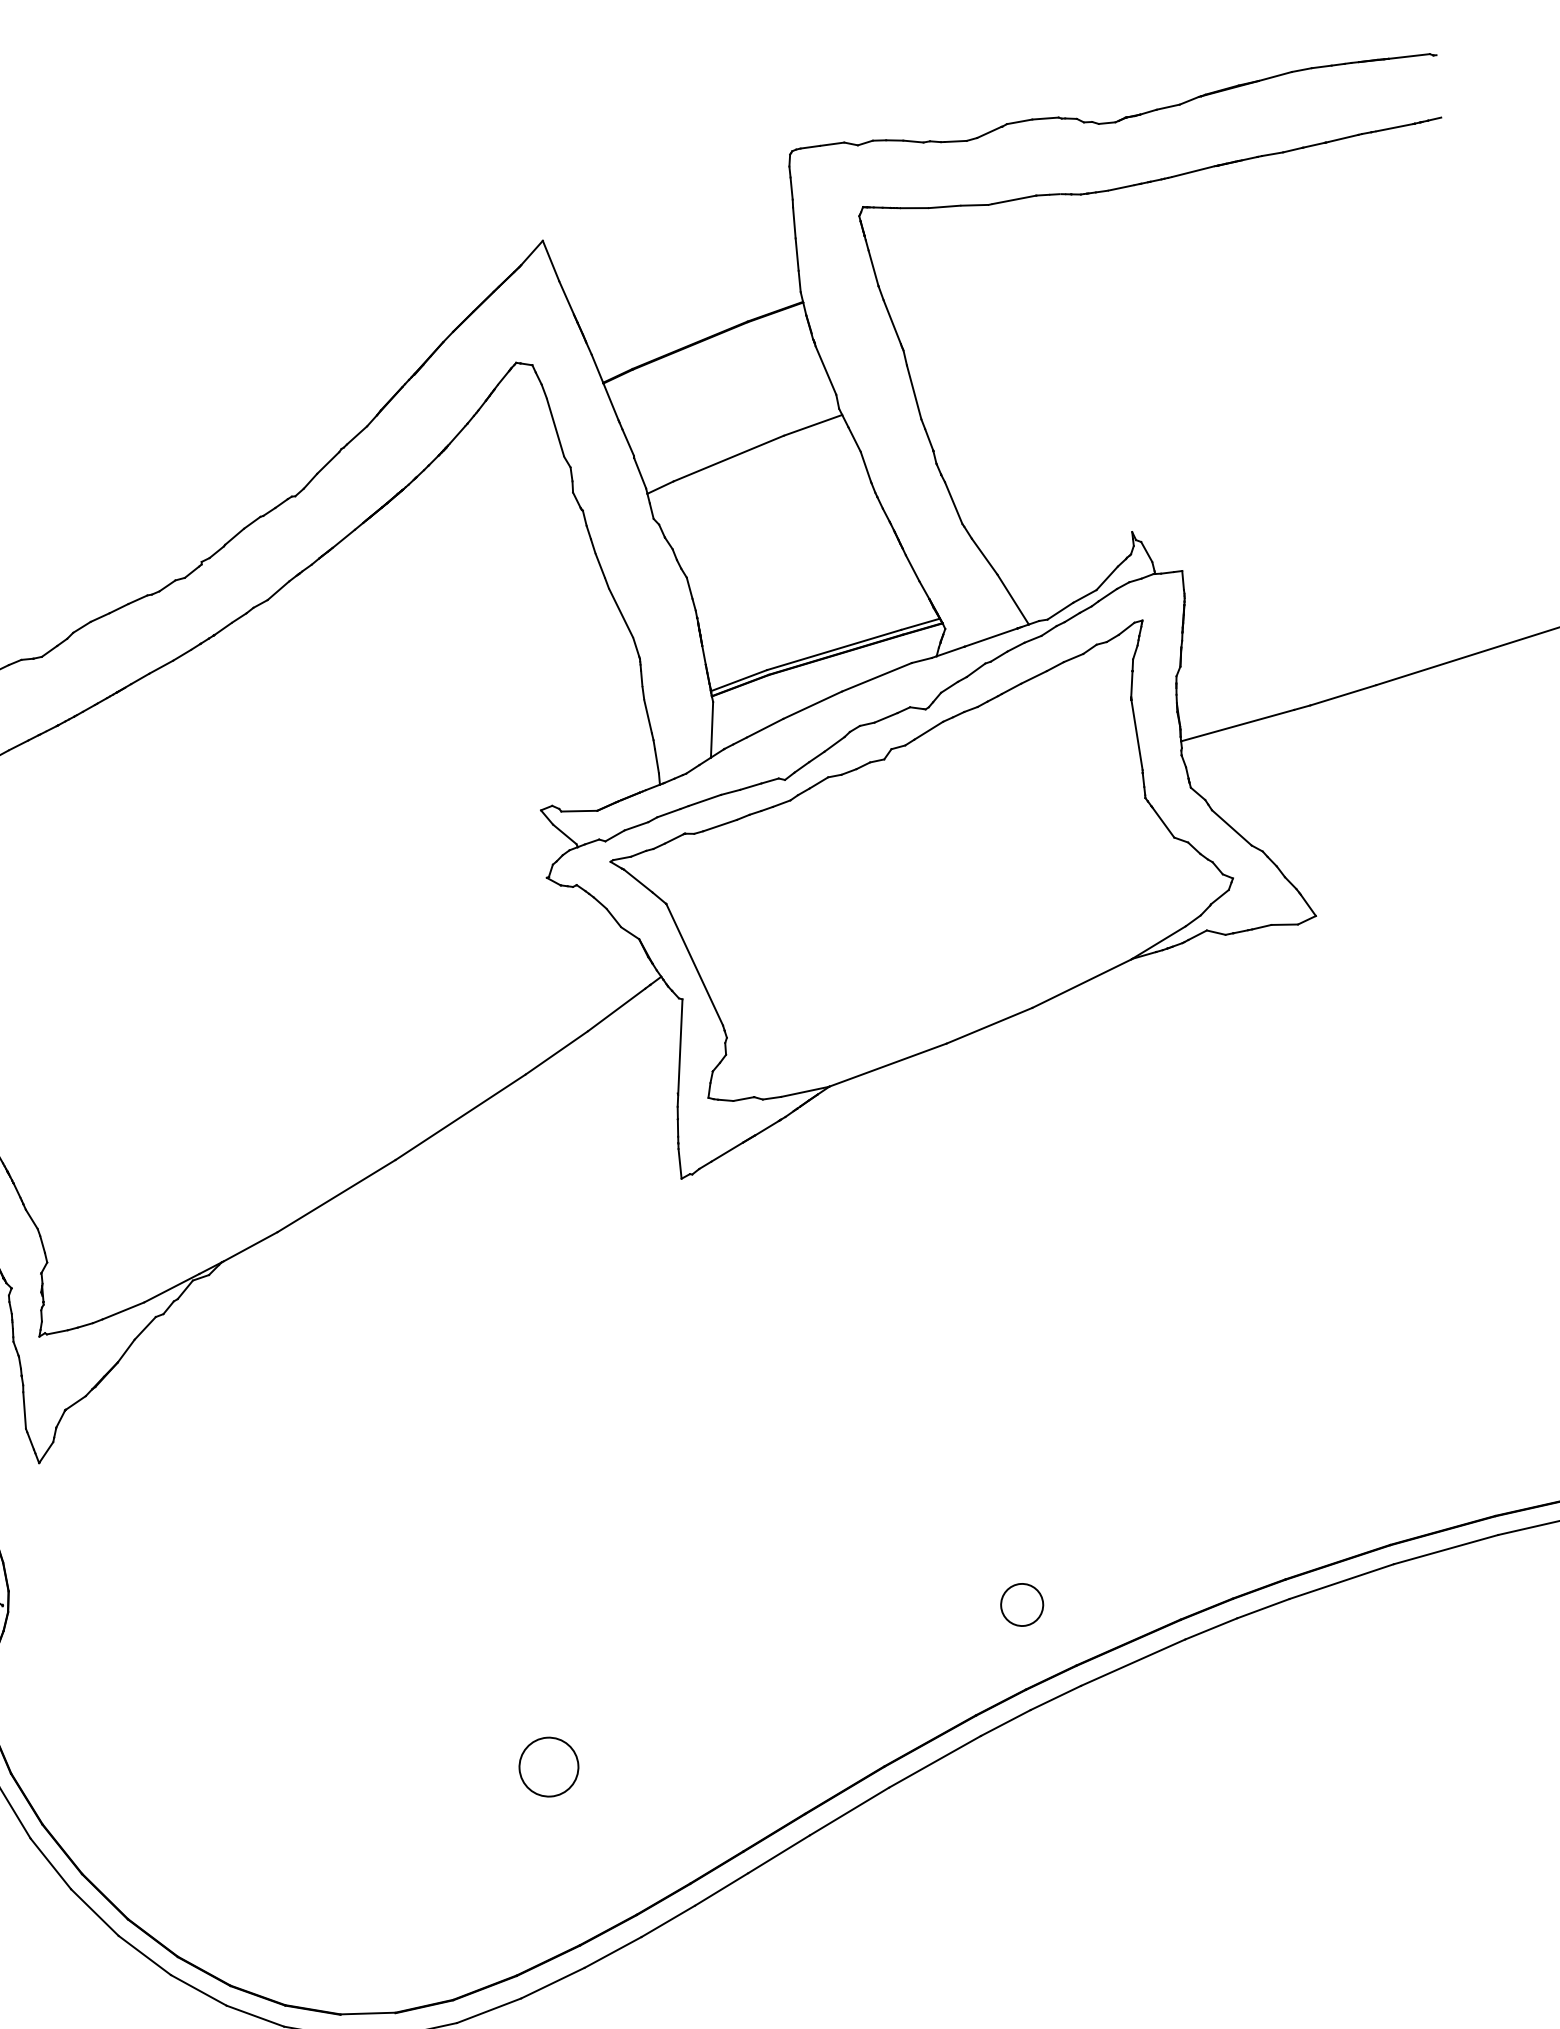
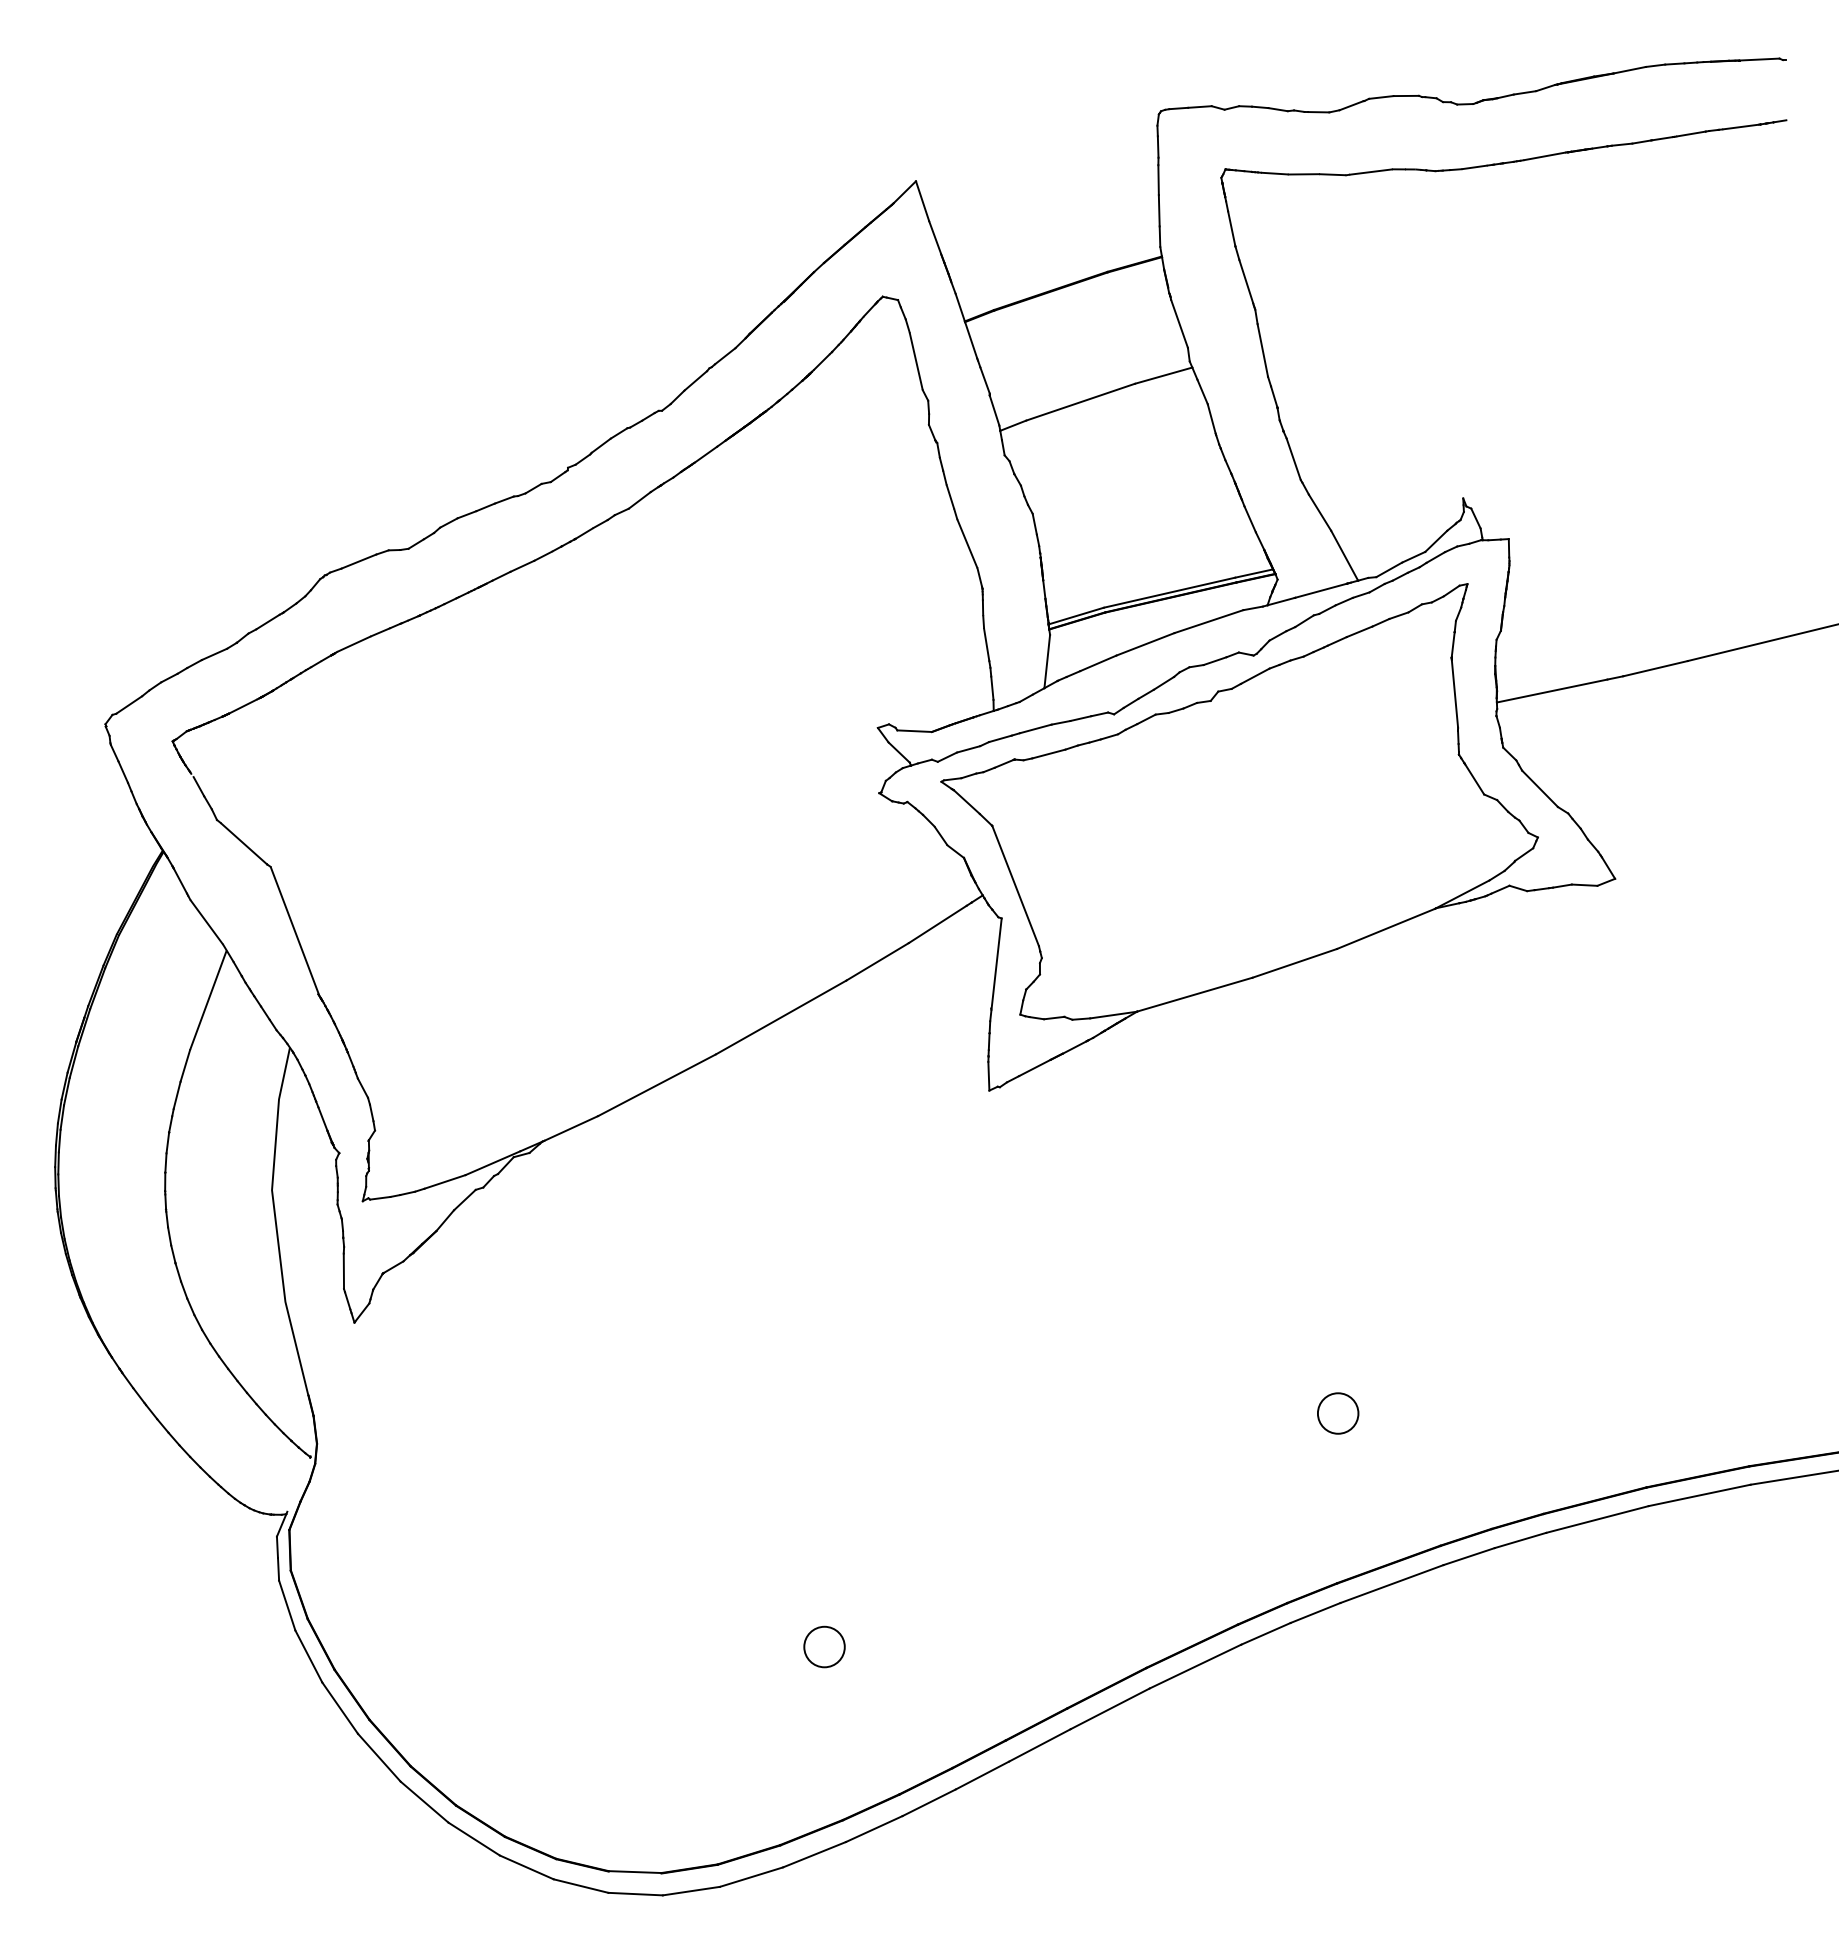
circle: (1022, 1604) -> (1338, 1413), moved
circle: (548, 1766) -> (824, 1646), size x0.71

